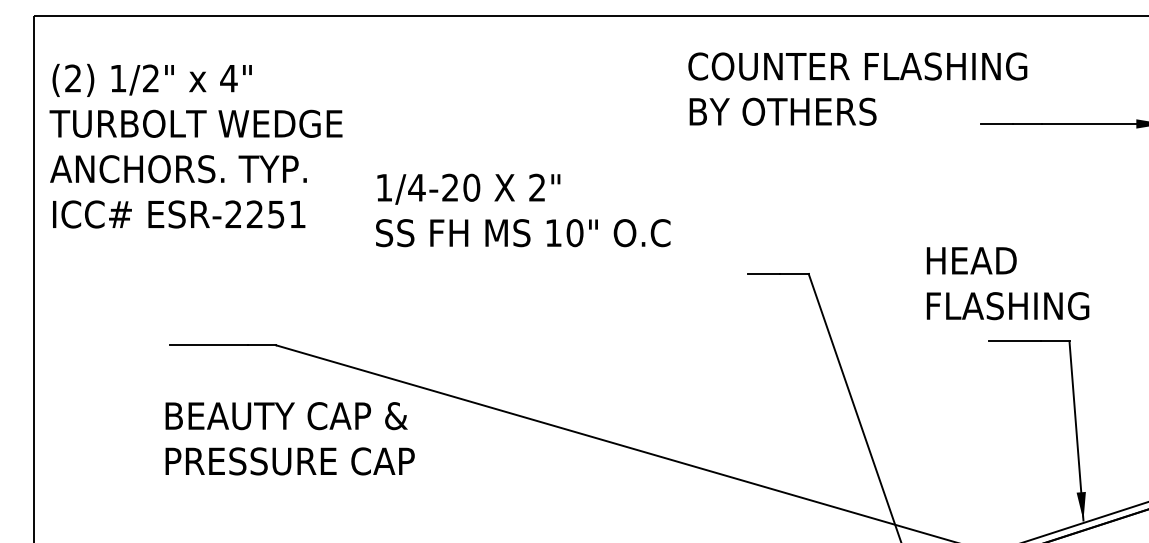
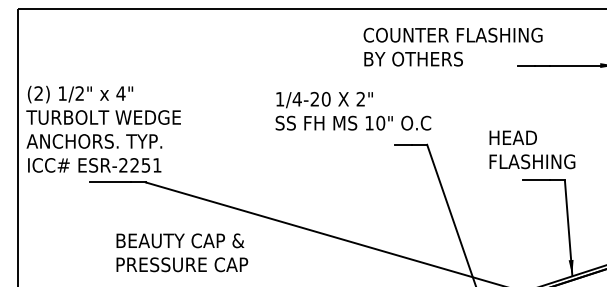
text: (195, 144) -> (103, 128), moved
text: (523, 210) -> (353, 111), moved
text: (290, 438) -> (182, 252), moved

